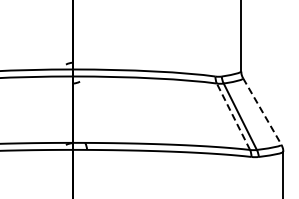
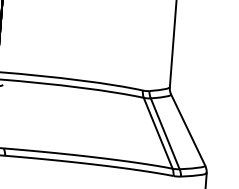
line: (262, 111) -> (188, 130), dashed -> solid
line: (233, 116) -> (158, 133), dashed -> solid

